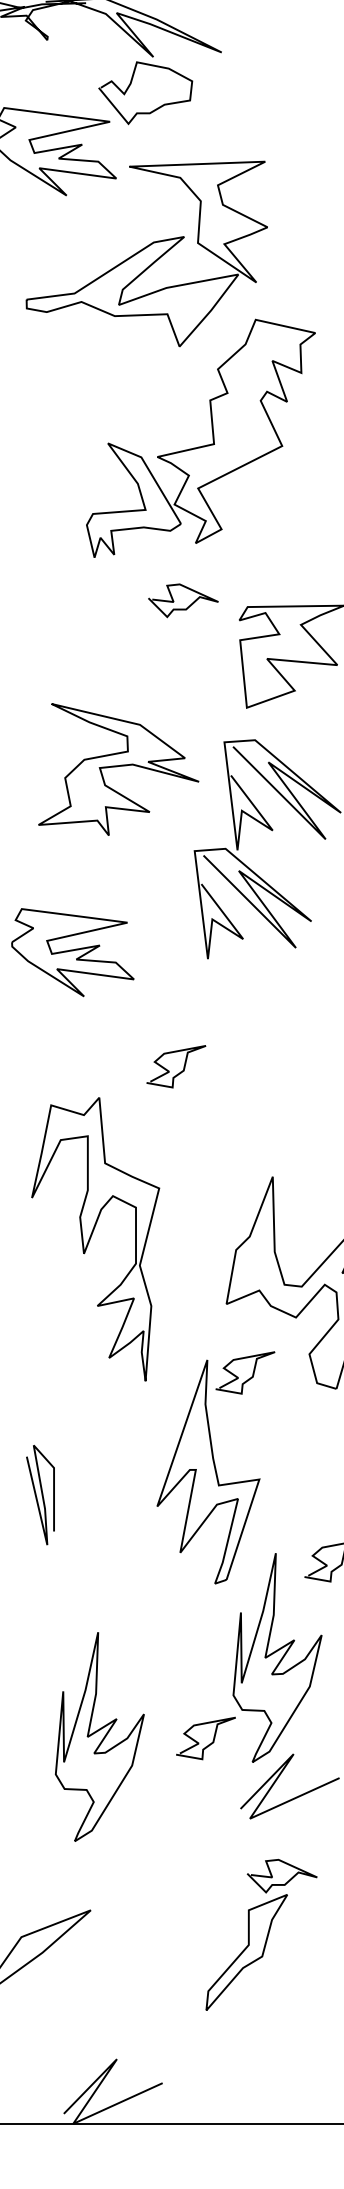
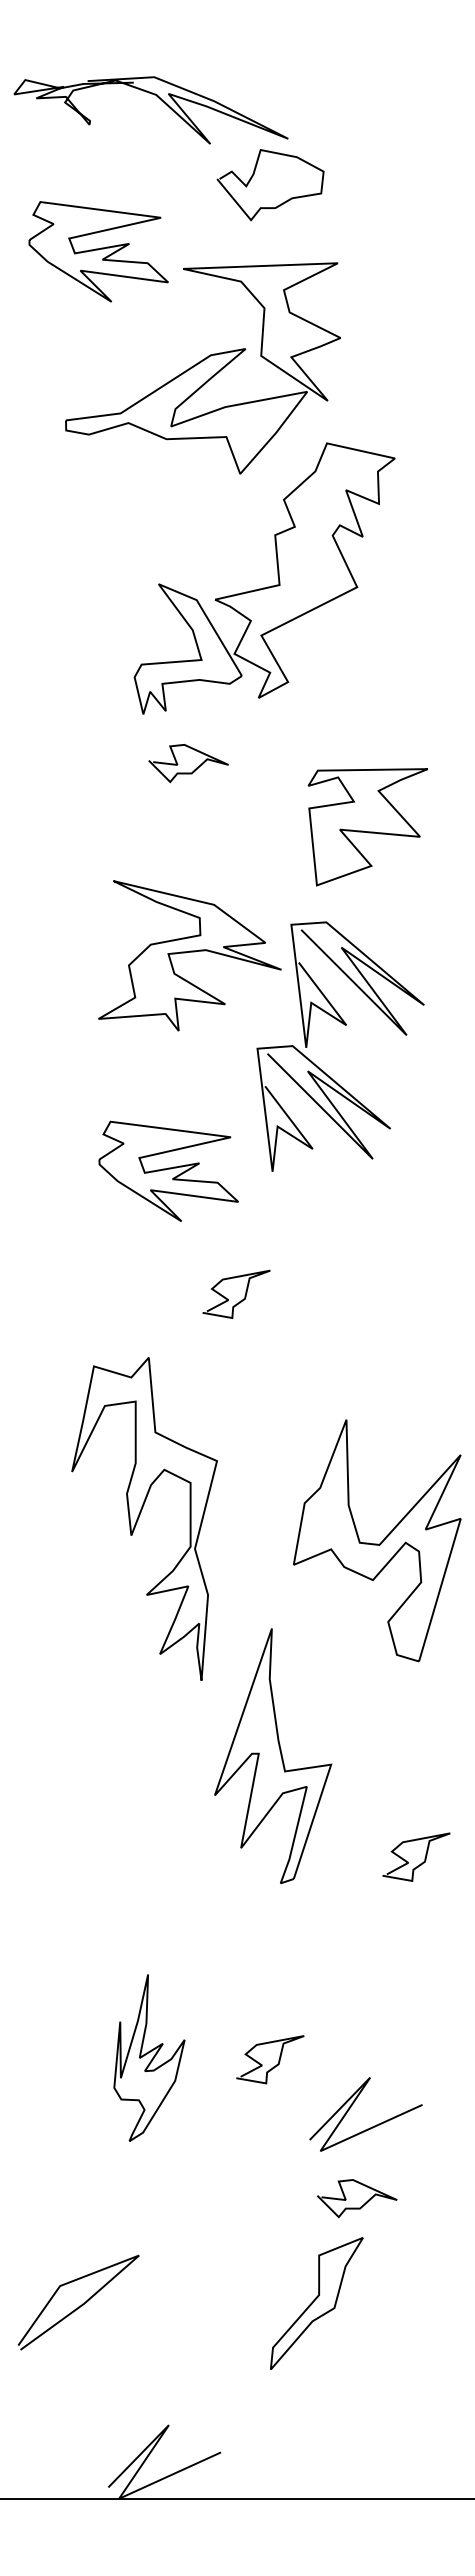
curve: (130, 85) -> (253, 176), moved
curve: (188, 606) -> (194, 769), moved
part: (118, 769) -> (189, 955), moved
part: (72, 951) -> (168, 1170), moved
part: (95, 1238) -> (144, 1518), moved
curve: (250, 1377) -> (320, 1648), removed
curve: (42, 1495) -> (83, 1782), removed
part: (277, 1657) -> (351, 1967), removed
part: (99, 1736) -> (149, 2057), size x0.7
curve: (287, 1881) -> (363, 2204), moved

